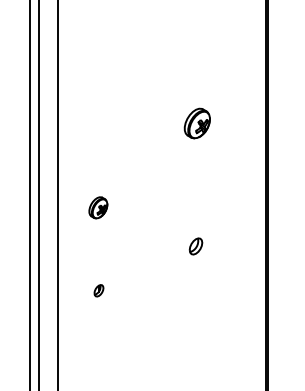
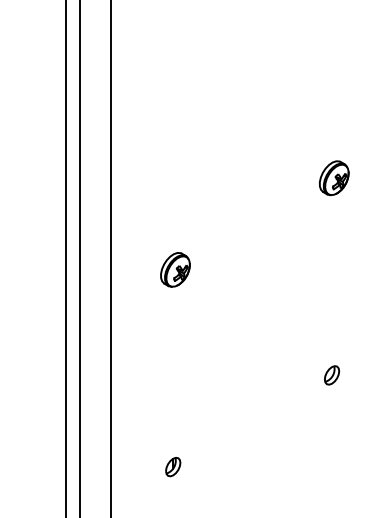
part: (197, 123) -> (334, 177), size x0.71
part: (98, 207) -> (175, 269), moved
part: (195, 246) -> (331, 375), size x0.71
part: (98, 290) -> (172, 466), moved

